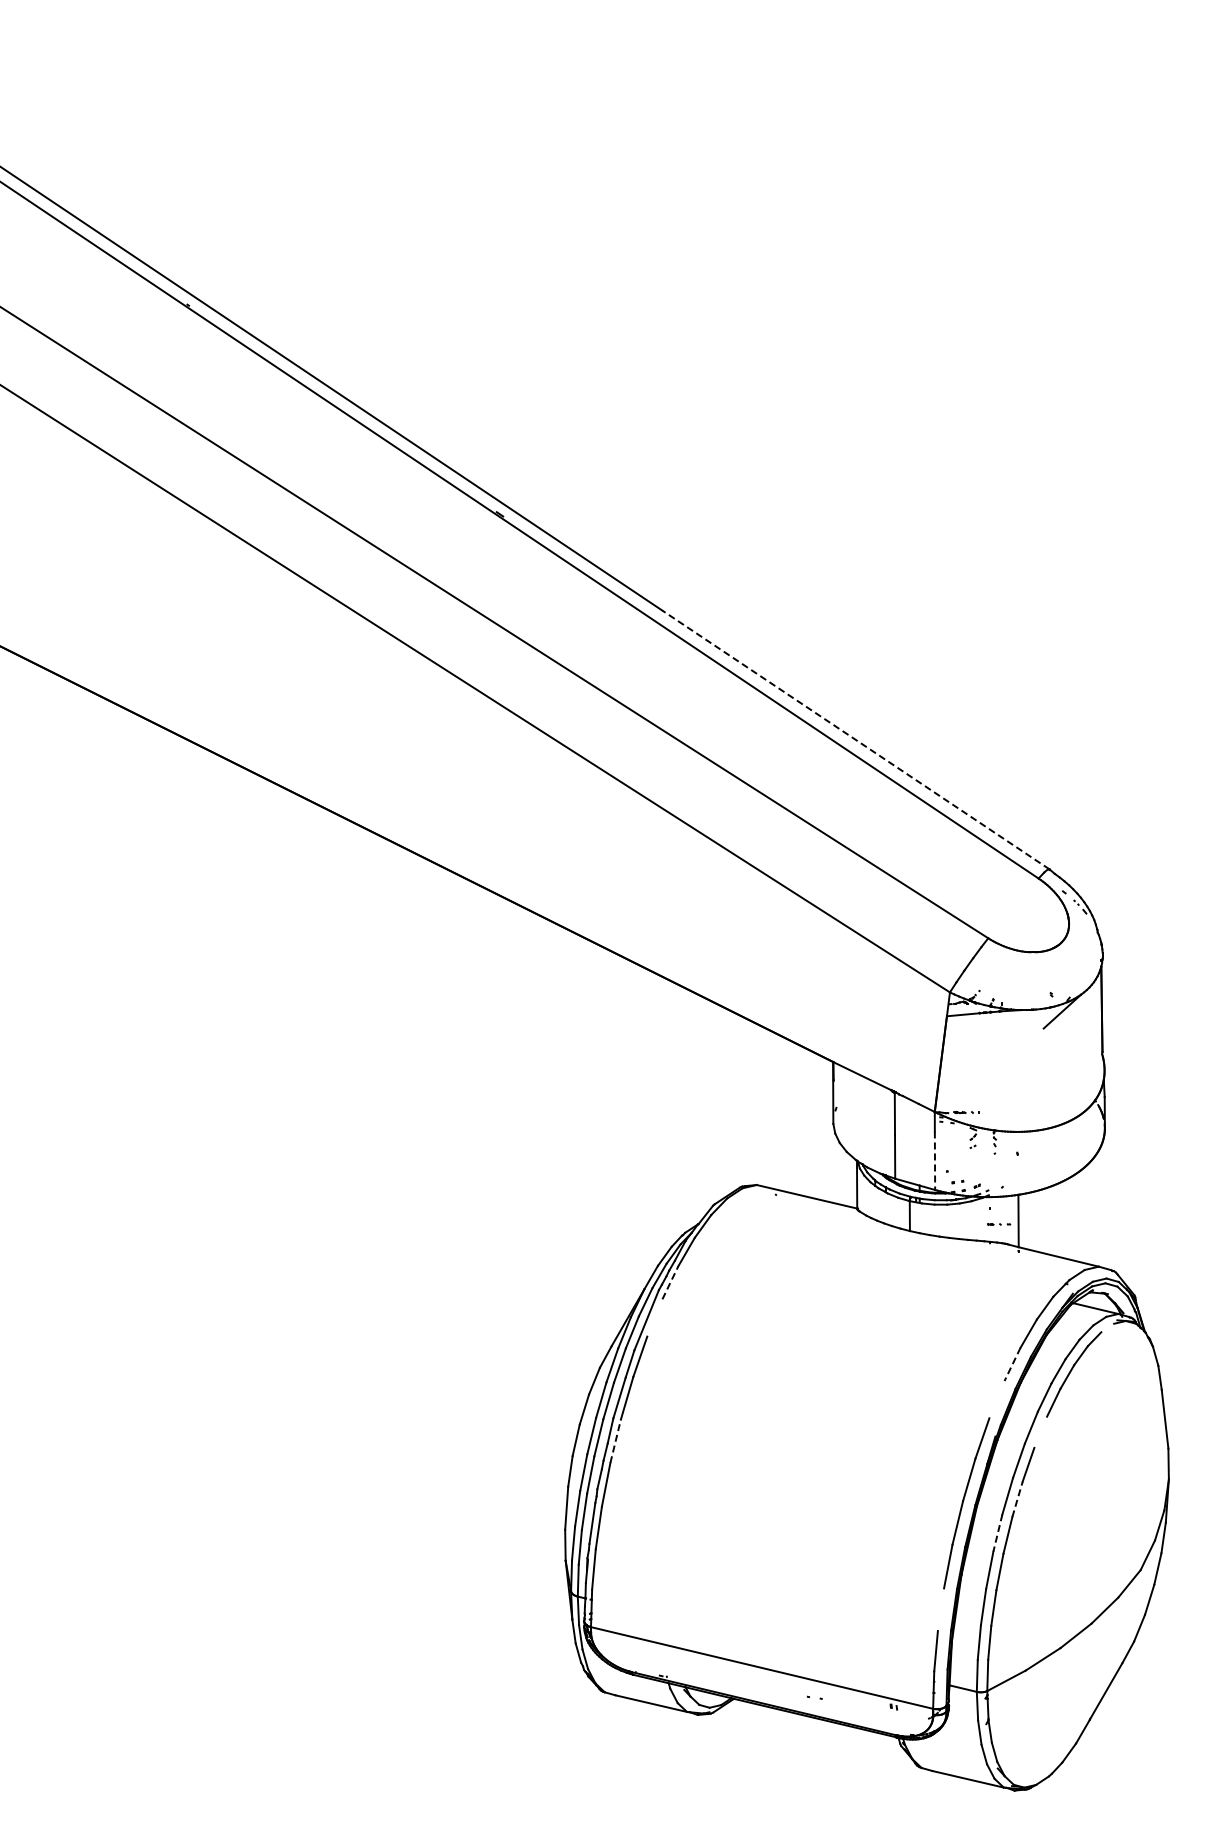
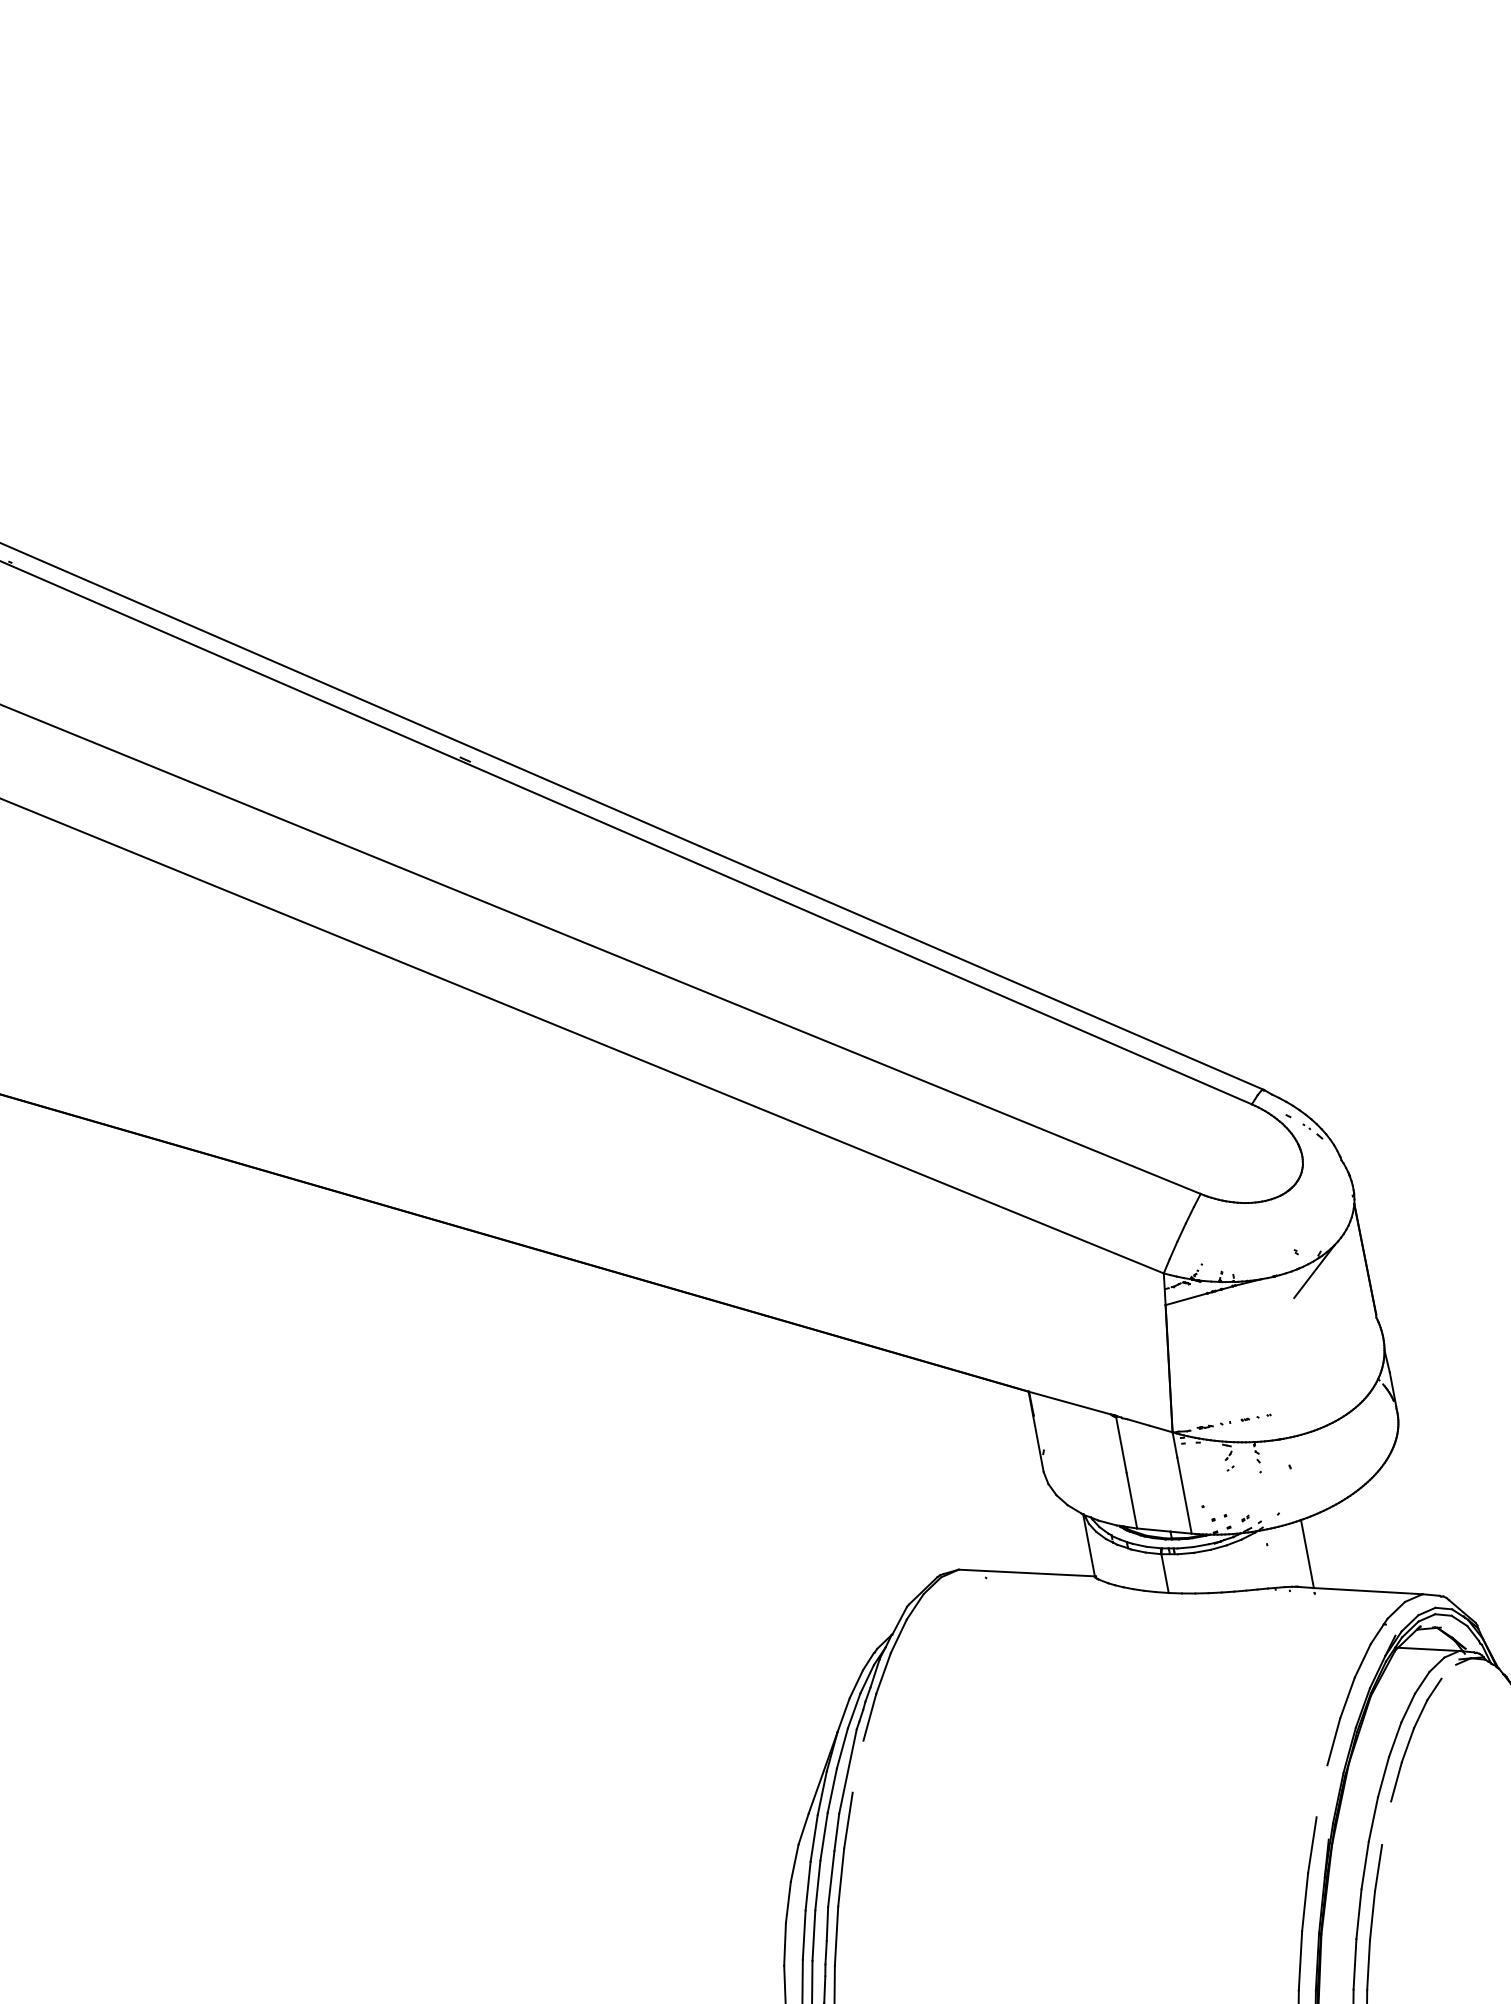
line: (856, 740) -> (982, 968), dashed -> solid
line: (935, 1161) -> (1185, 1496), dashed -> solid
part: (999, 1224) -> (1256, 1417), moved
line: (670, 1282) -> (869, 1716), dashed -> solid
line: (1012, 1364) -> (1333, 1741), dashed -> solid
line: (615, 1440) -> (836, 1935), dashed -> solid
line: (1017, 1499) -> (1372, 1916), dashed -> solid
line: (997, 1533) -> (1354, 1965), dashed -> solid

